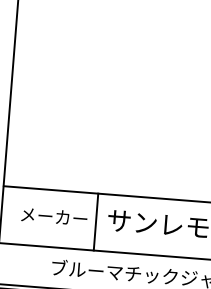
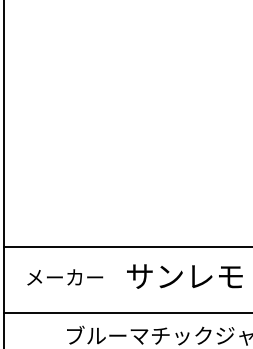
line: (96, 221) -> (113, 279), removed

